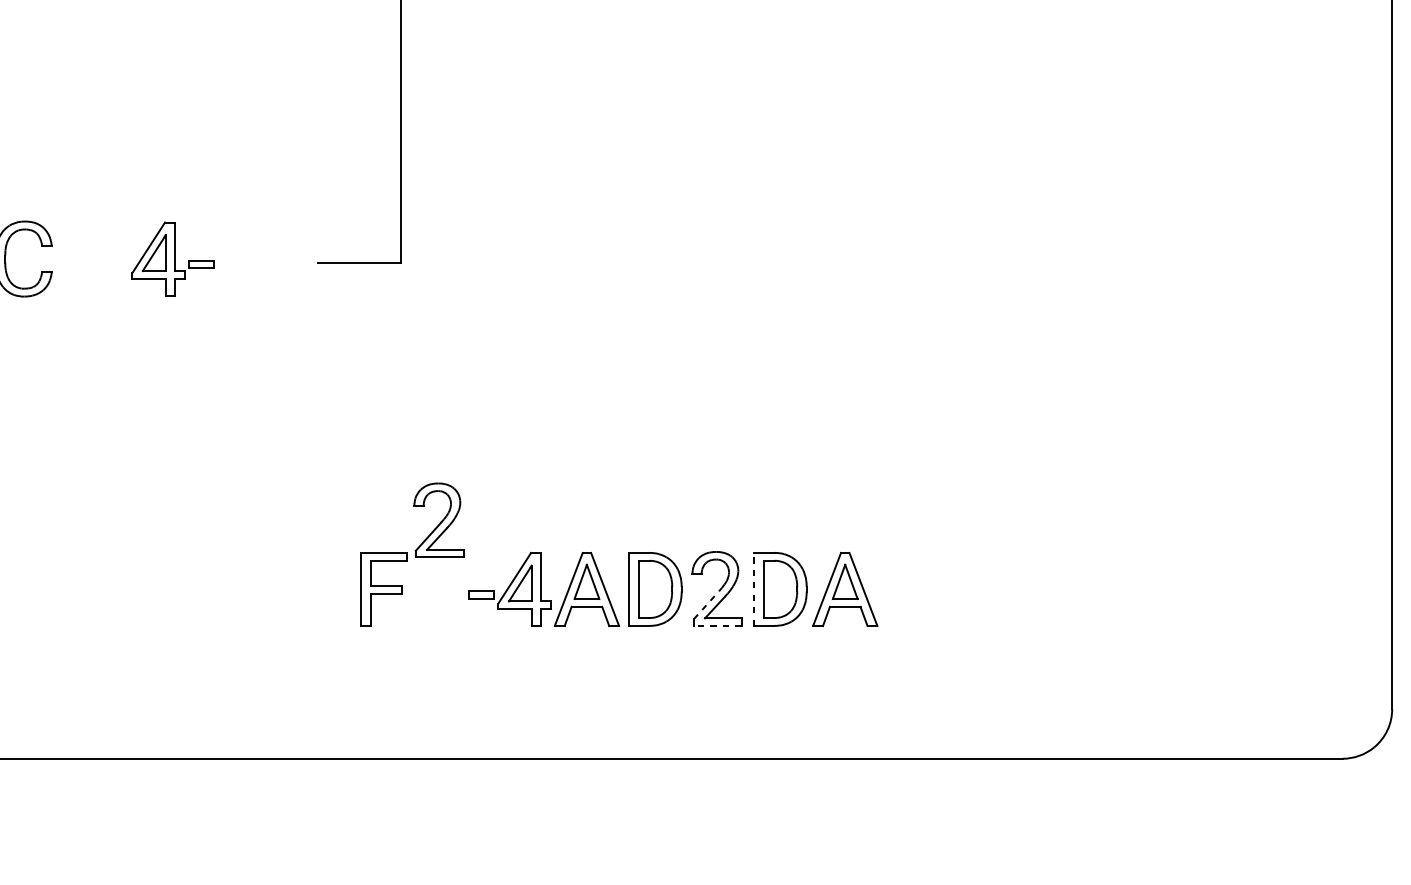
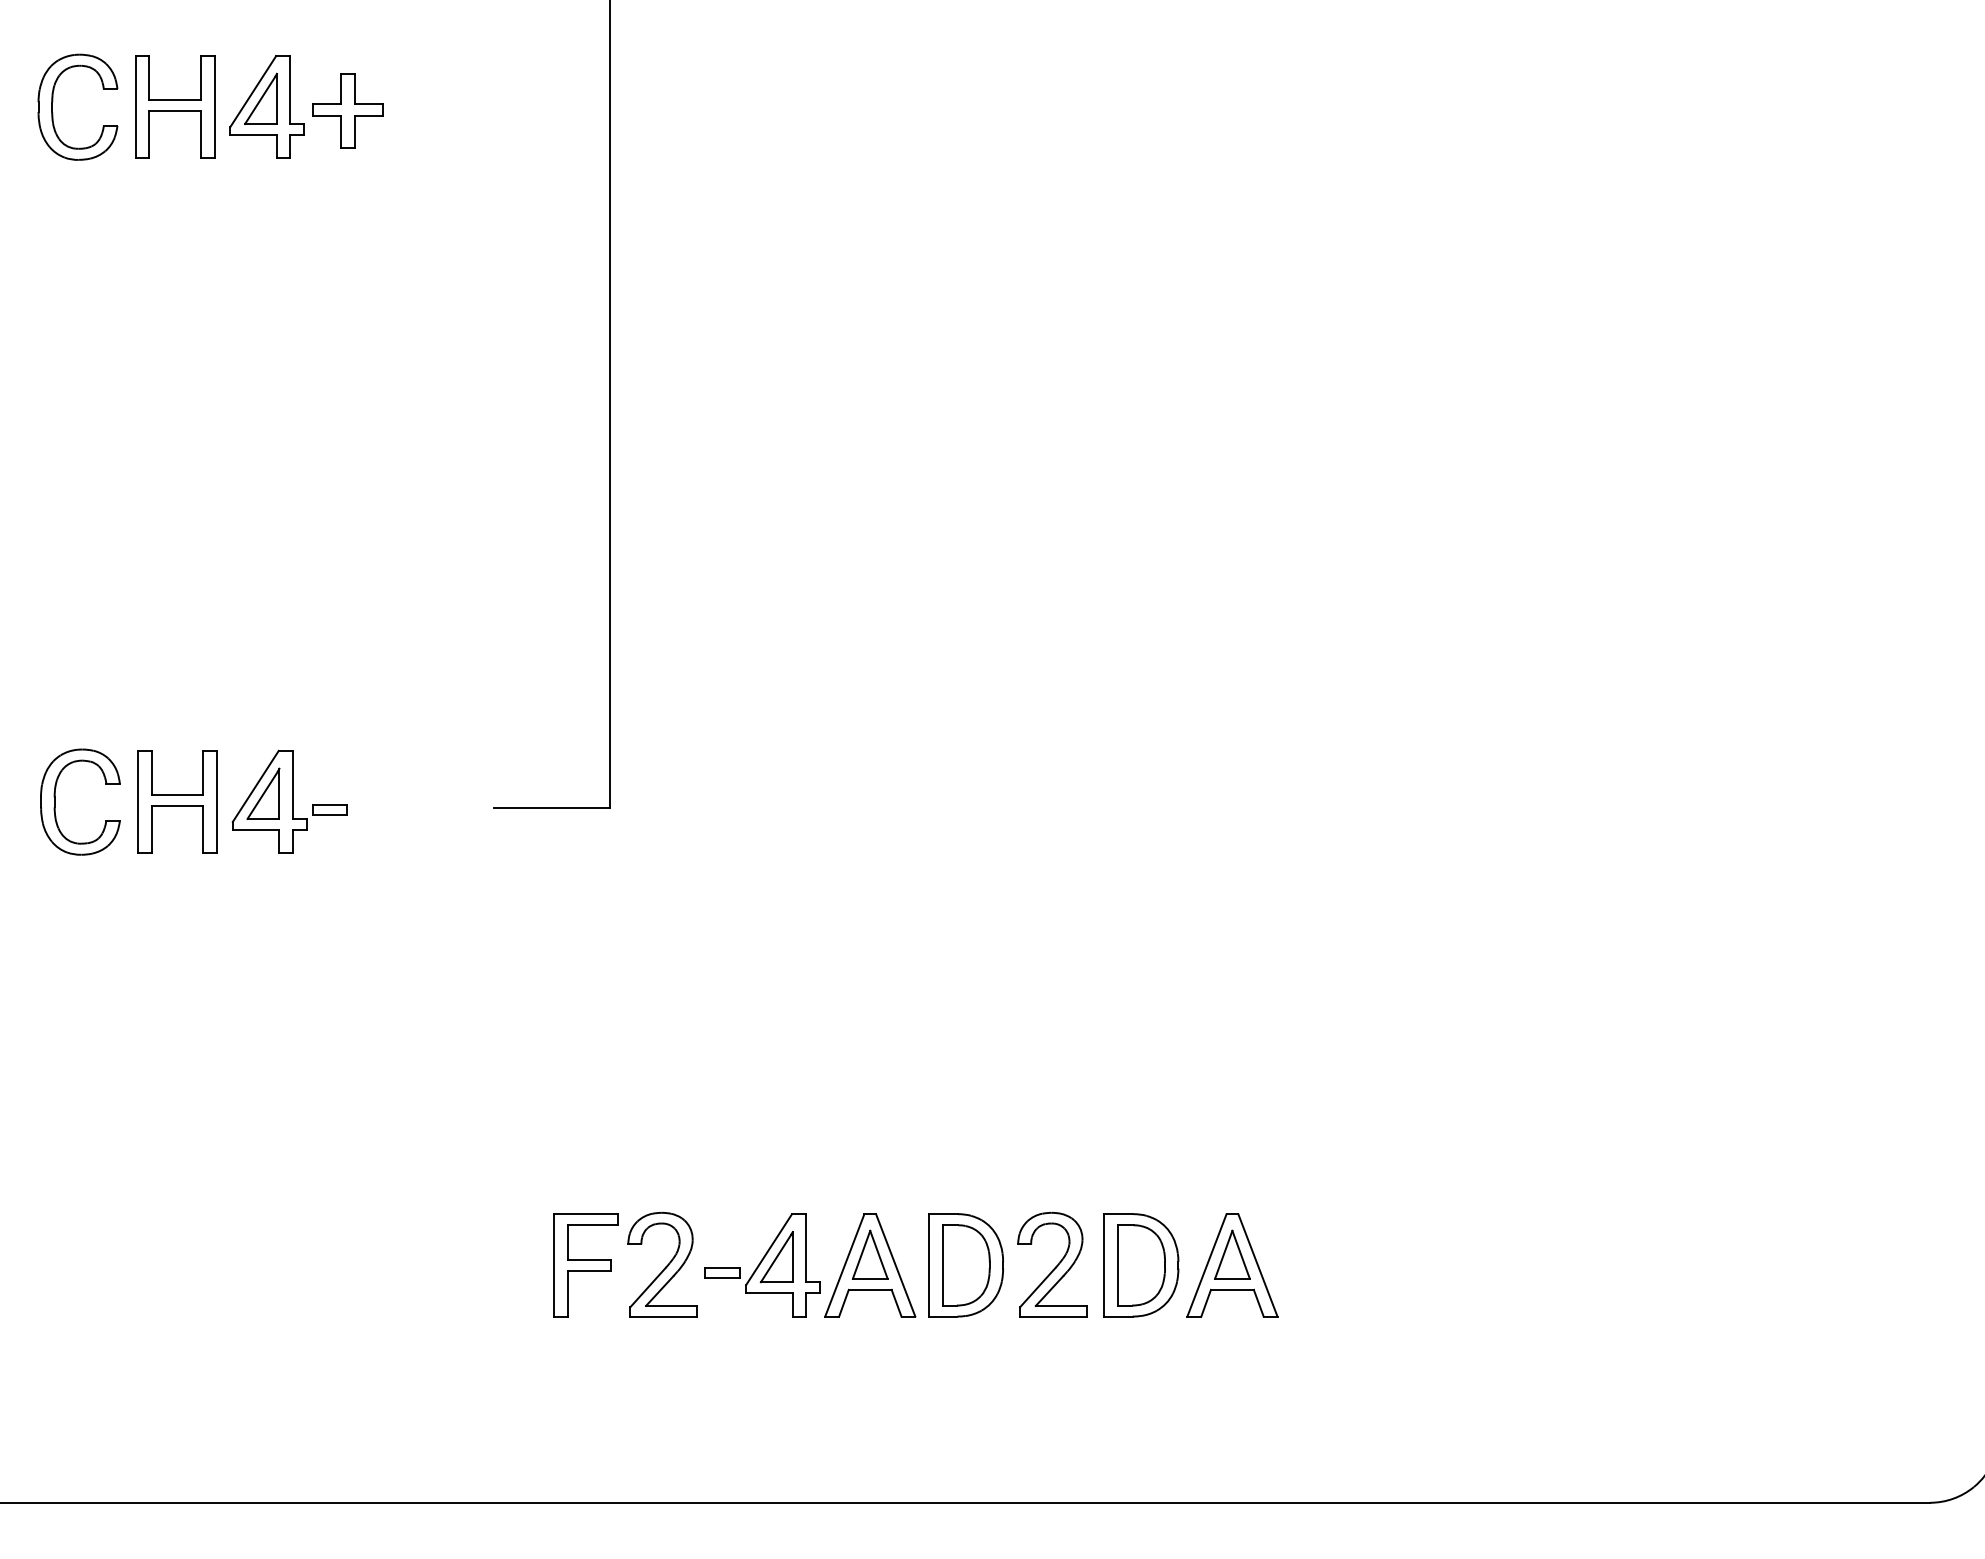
part: (92, 258) -> (177, 801), added
part: (438, 520) -> (662, 1264), moved
line: (753, 588) -> (1104, 1264), dashed -> solid
line: (706, 605) -> (1038, 1287), dashed -> solid
line: (717, 625) -> (1053, 1316), dashed -> solid

